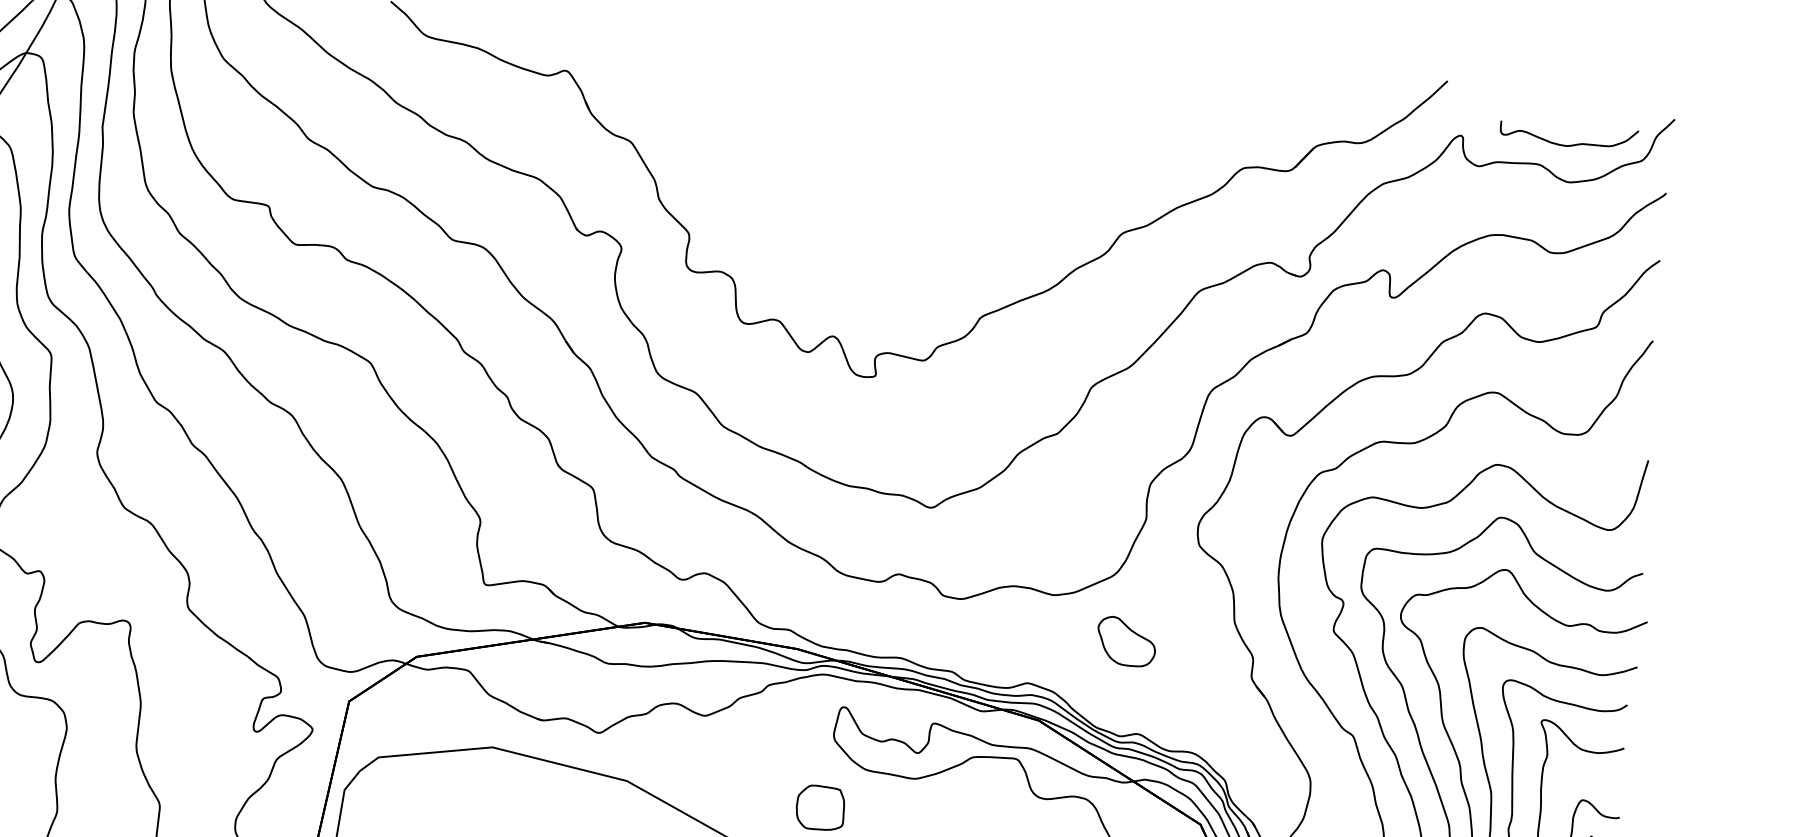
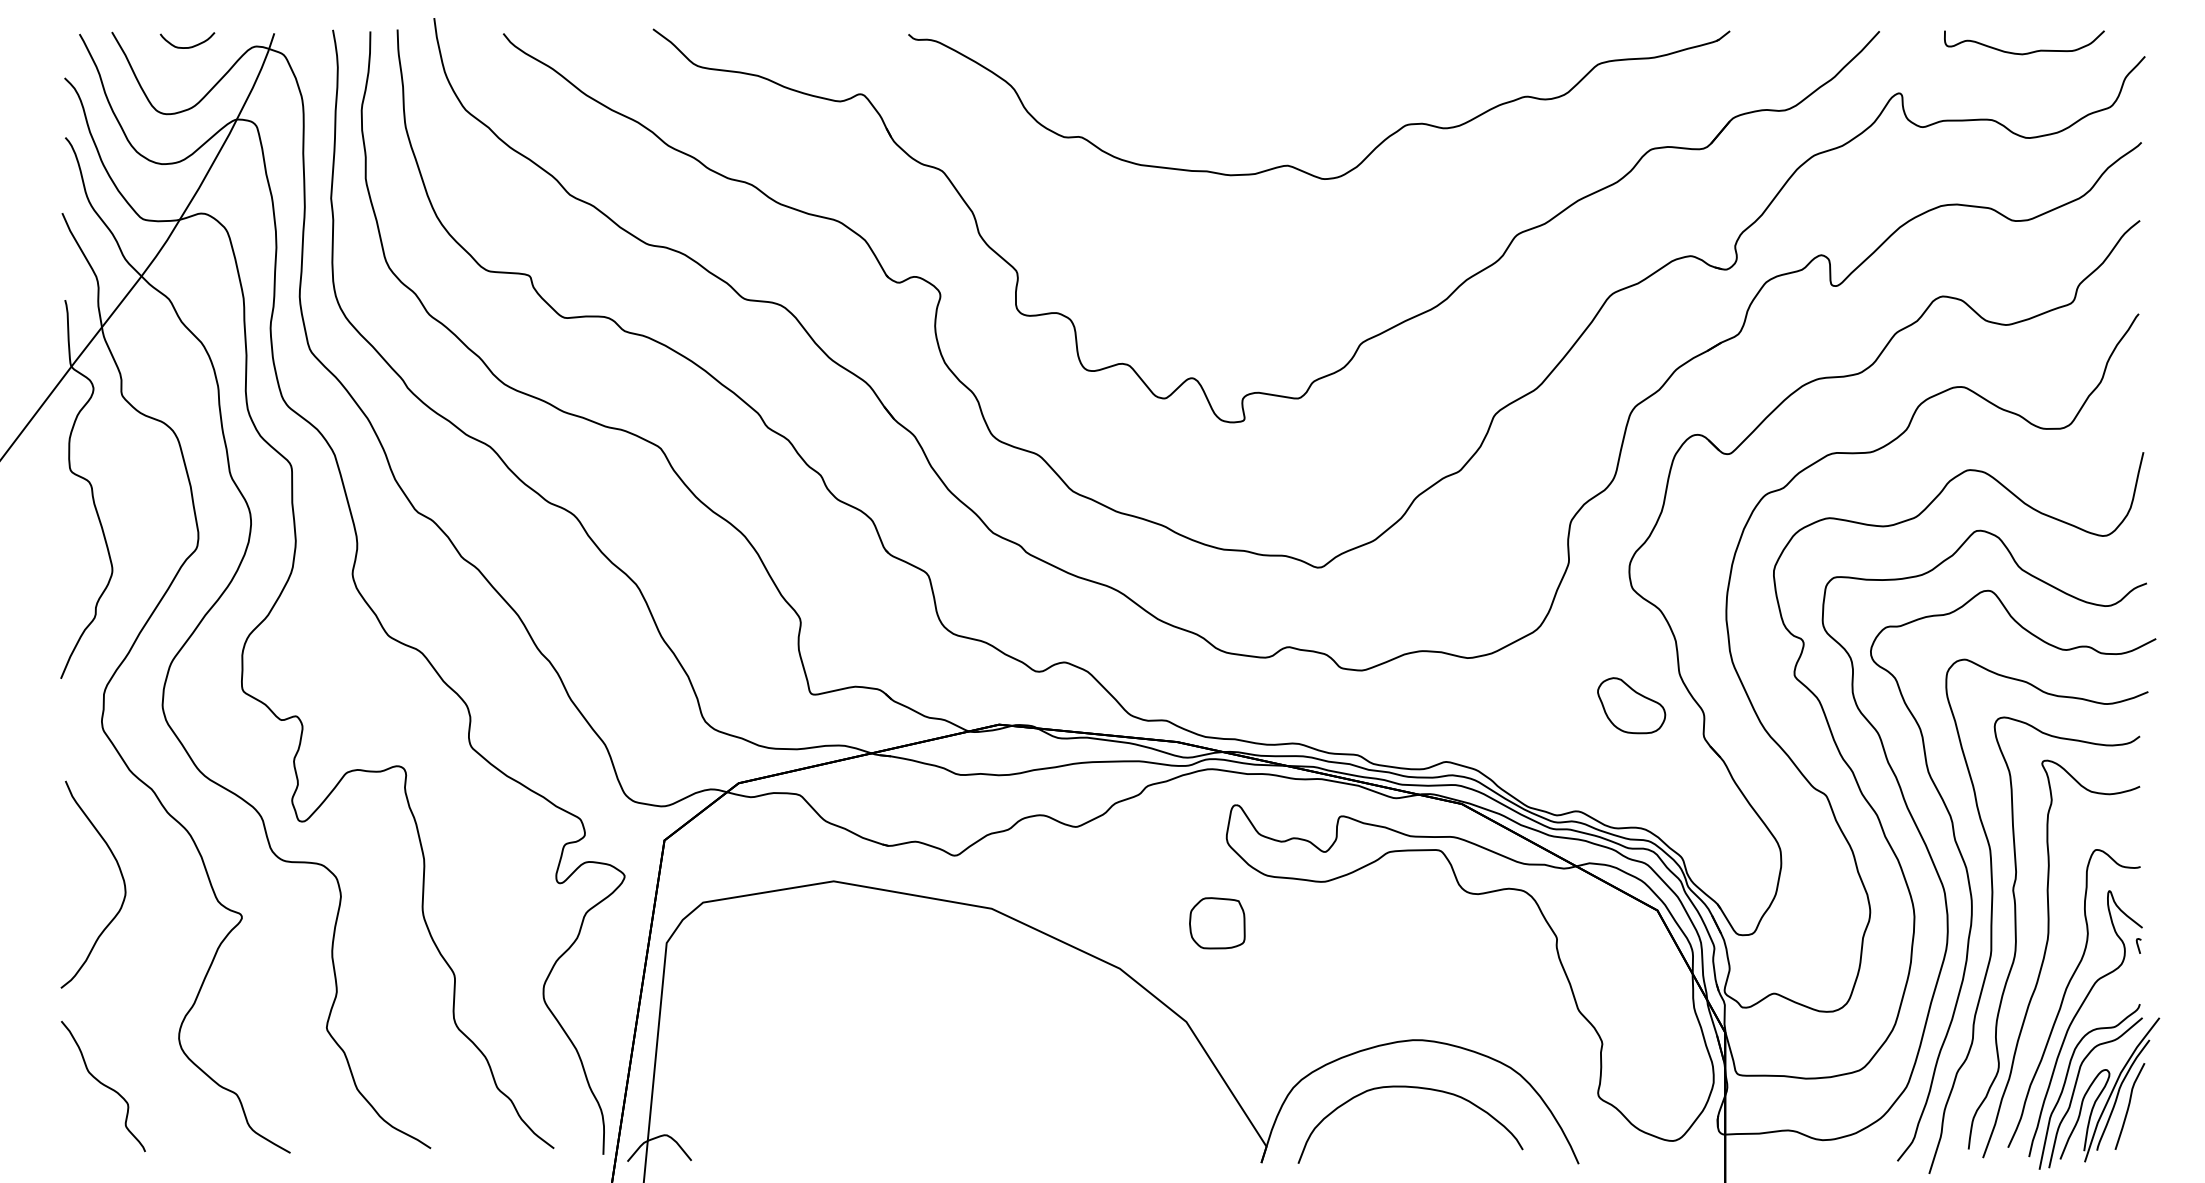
curve: (1570, 144) -> (2026, 52), moved
part: (934, 160) -> (1294, 166), added
part: (1126, 641) -> (1631, 705), moved

